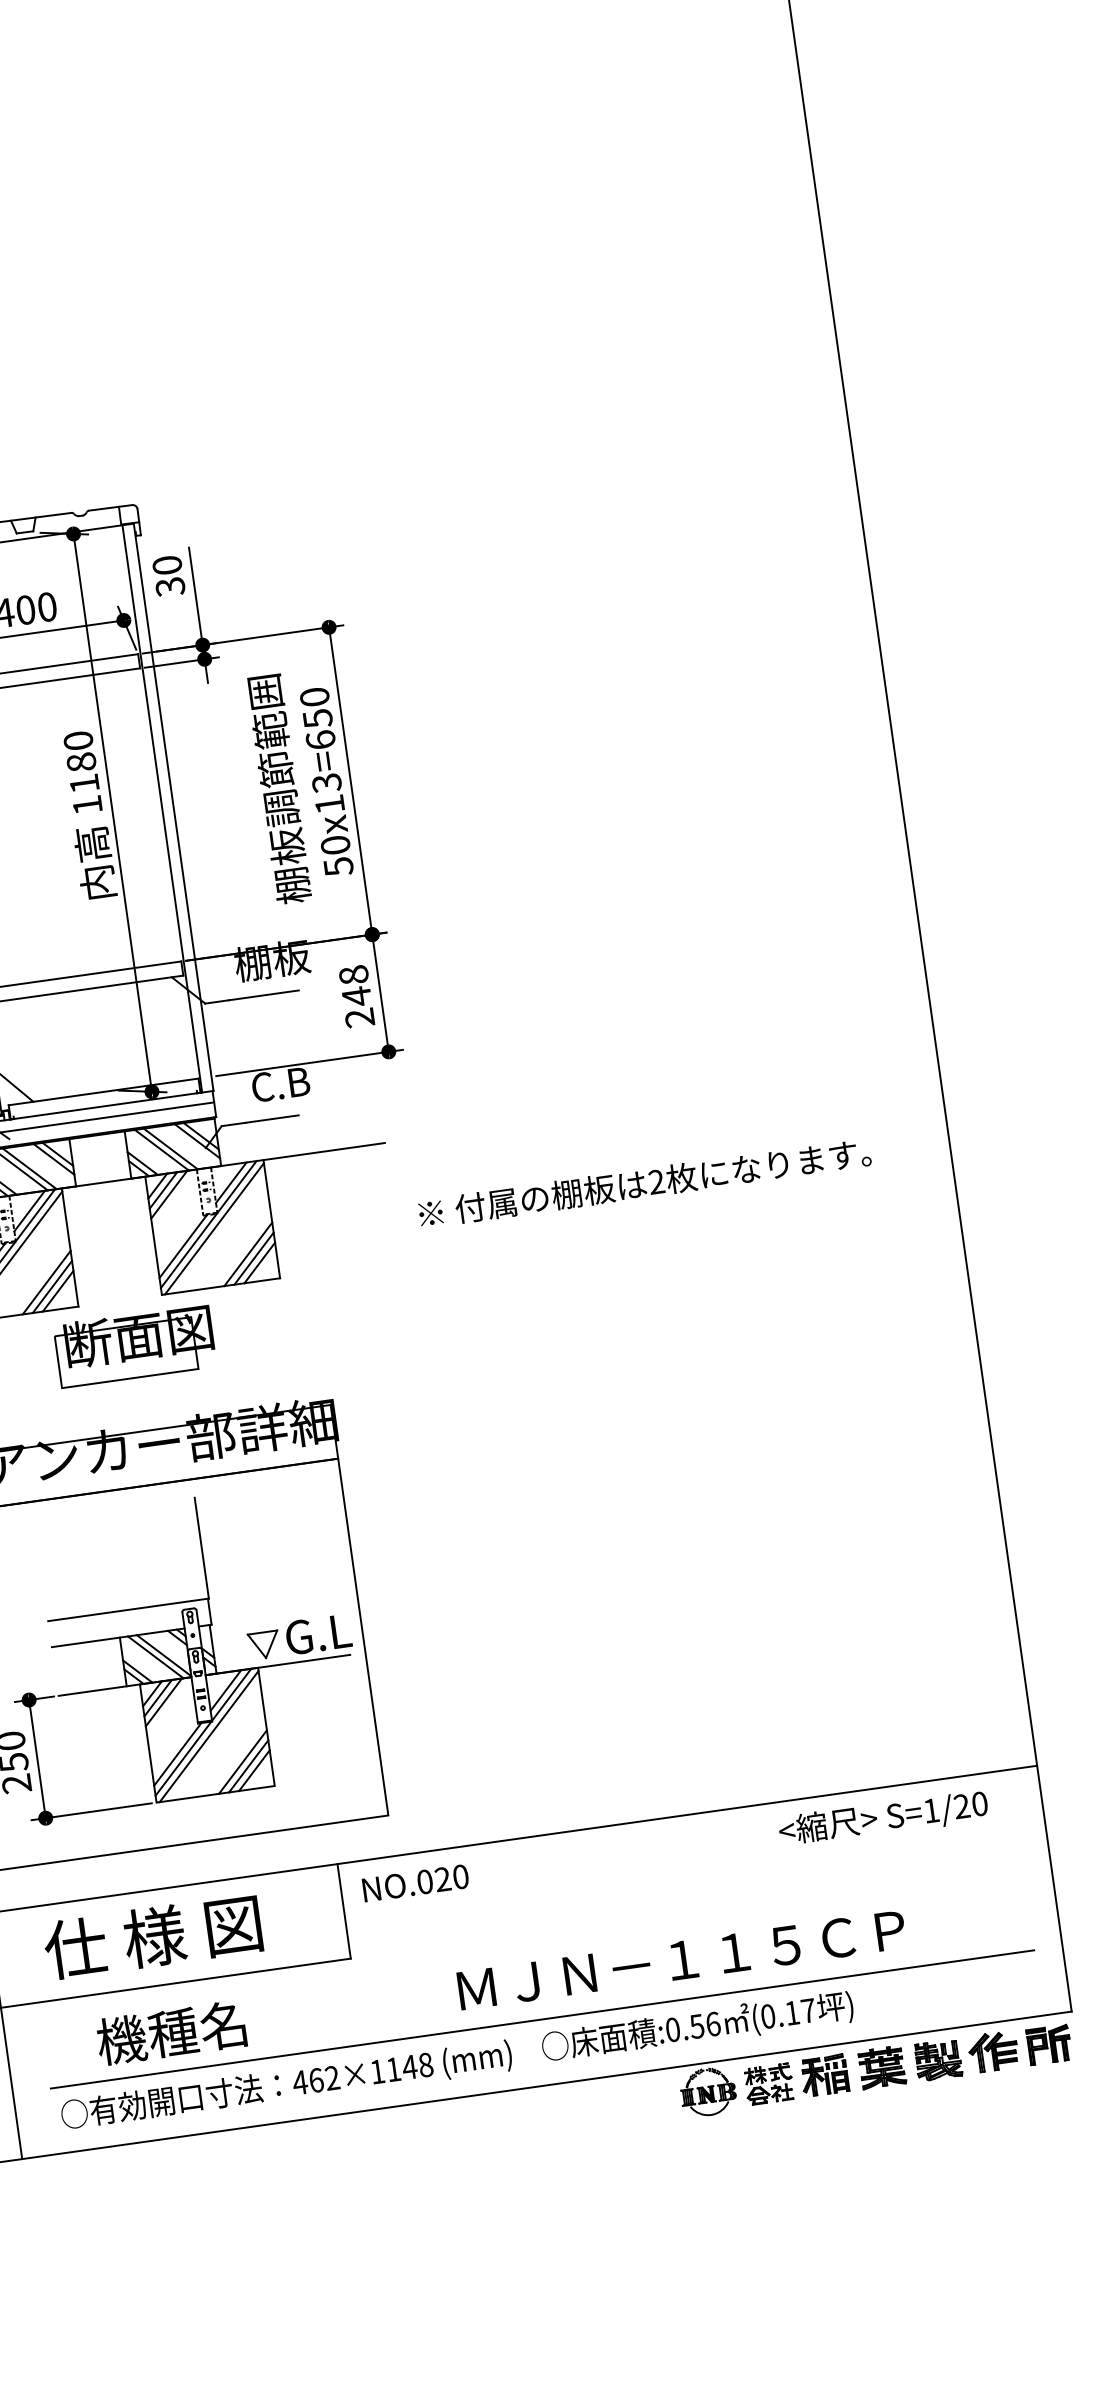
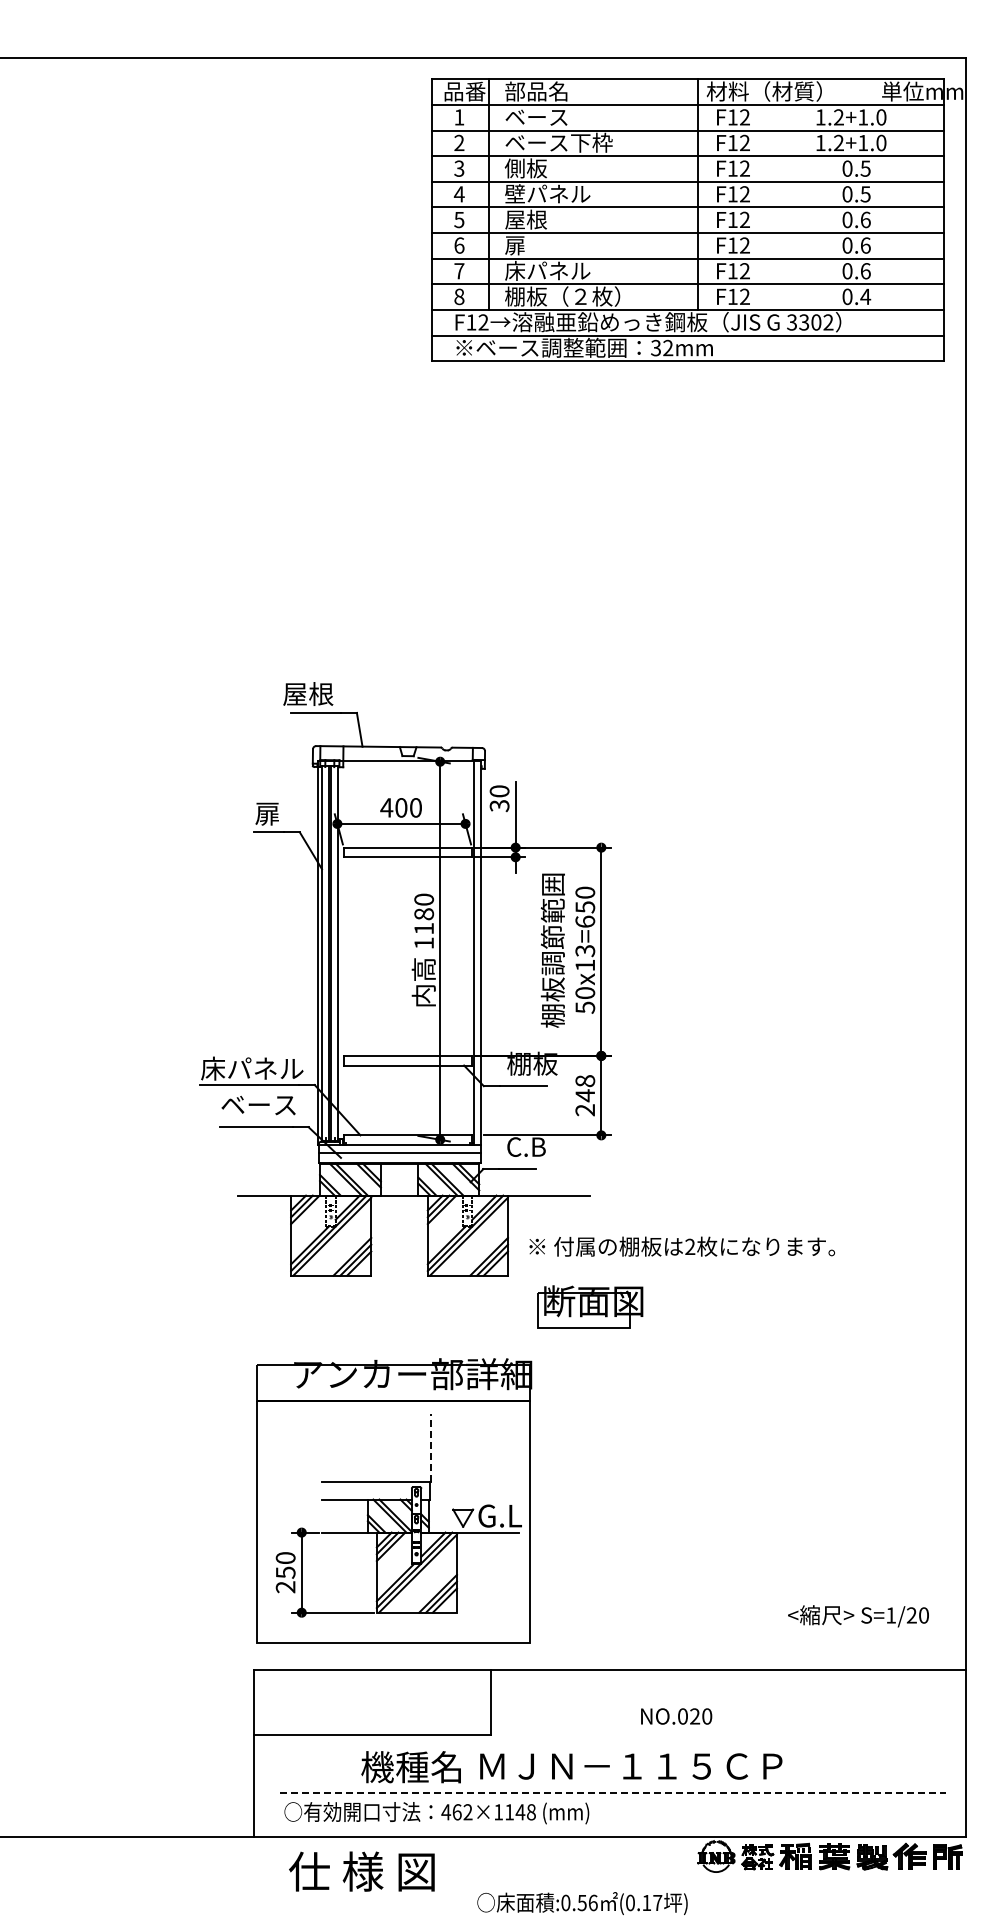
text: (643, 1183) -> (681, 1246), moved
part: (135, 1344) -> (590, 1306), moved
line: (201, 1547) -> (430, 1447), solid -> dashed
text: (883, 1819) -> (858, 1616), moved
text: (415, 1883) -> (676, 1716), moved
text: (152, 1936) -> (361, 1871), moved
text: (682, 1960) -> (631, 1766), moved
line: (542, 2018) -> (613, 1792), solid -> dashed
text: (697, 2027) -> (582, 1903), moved
text: (170, 2033) -> (410, 1767), moved

